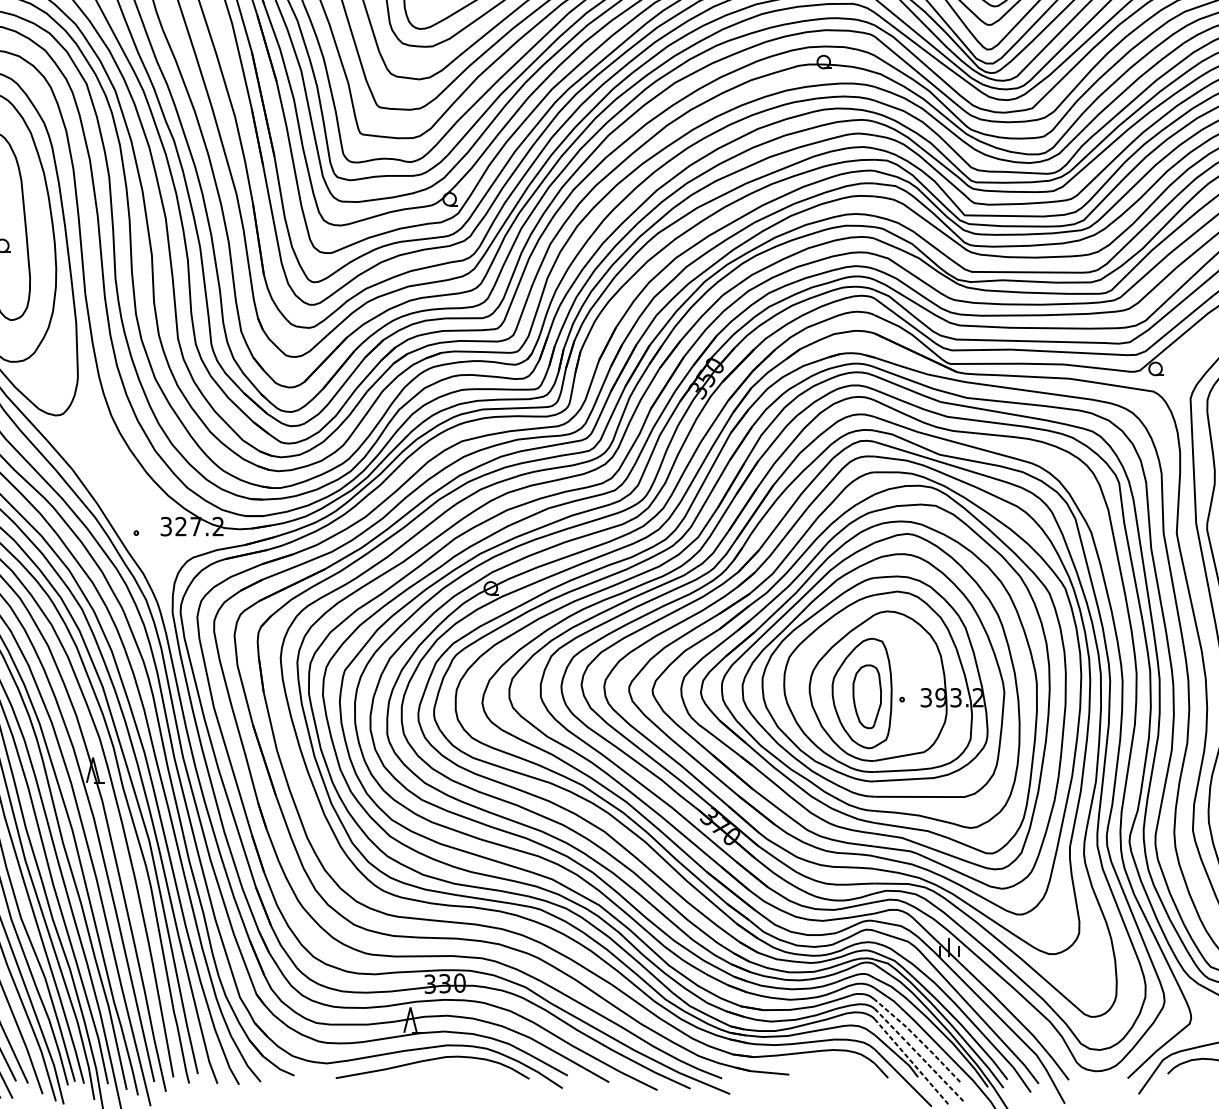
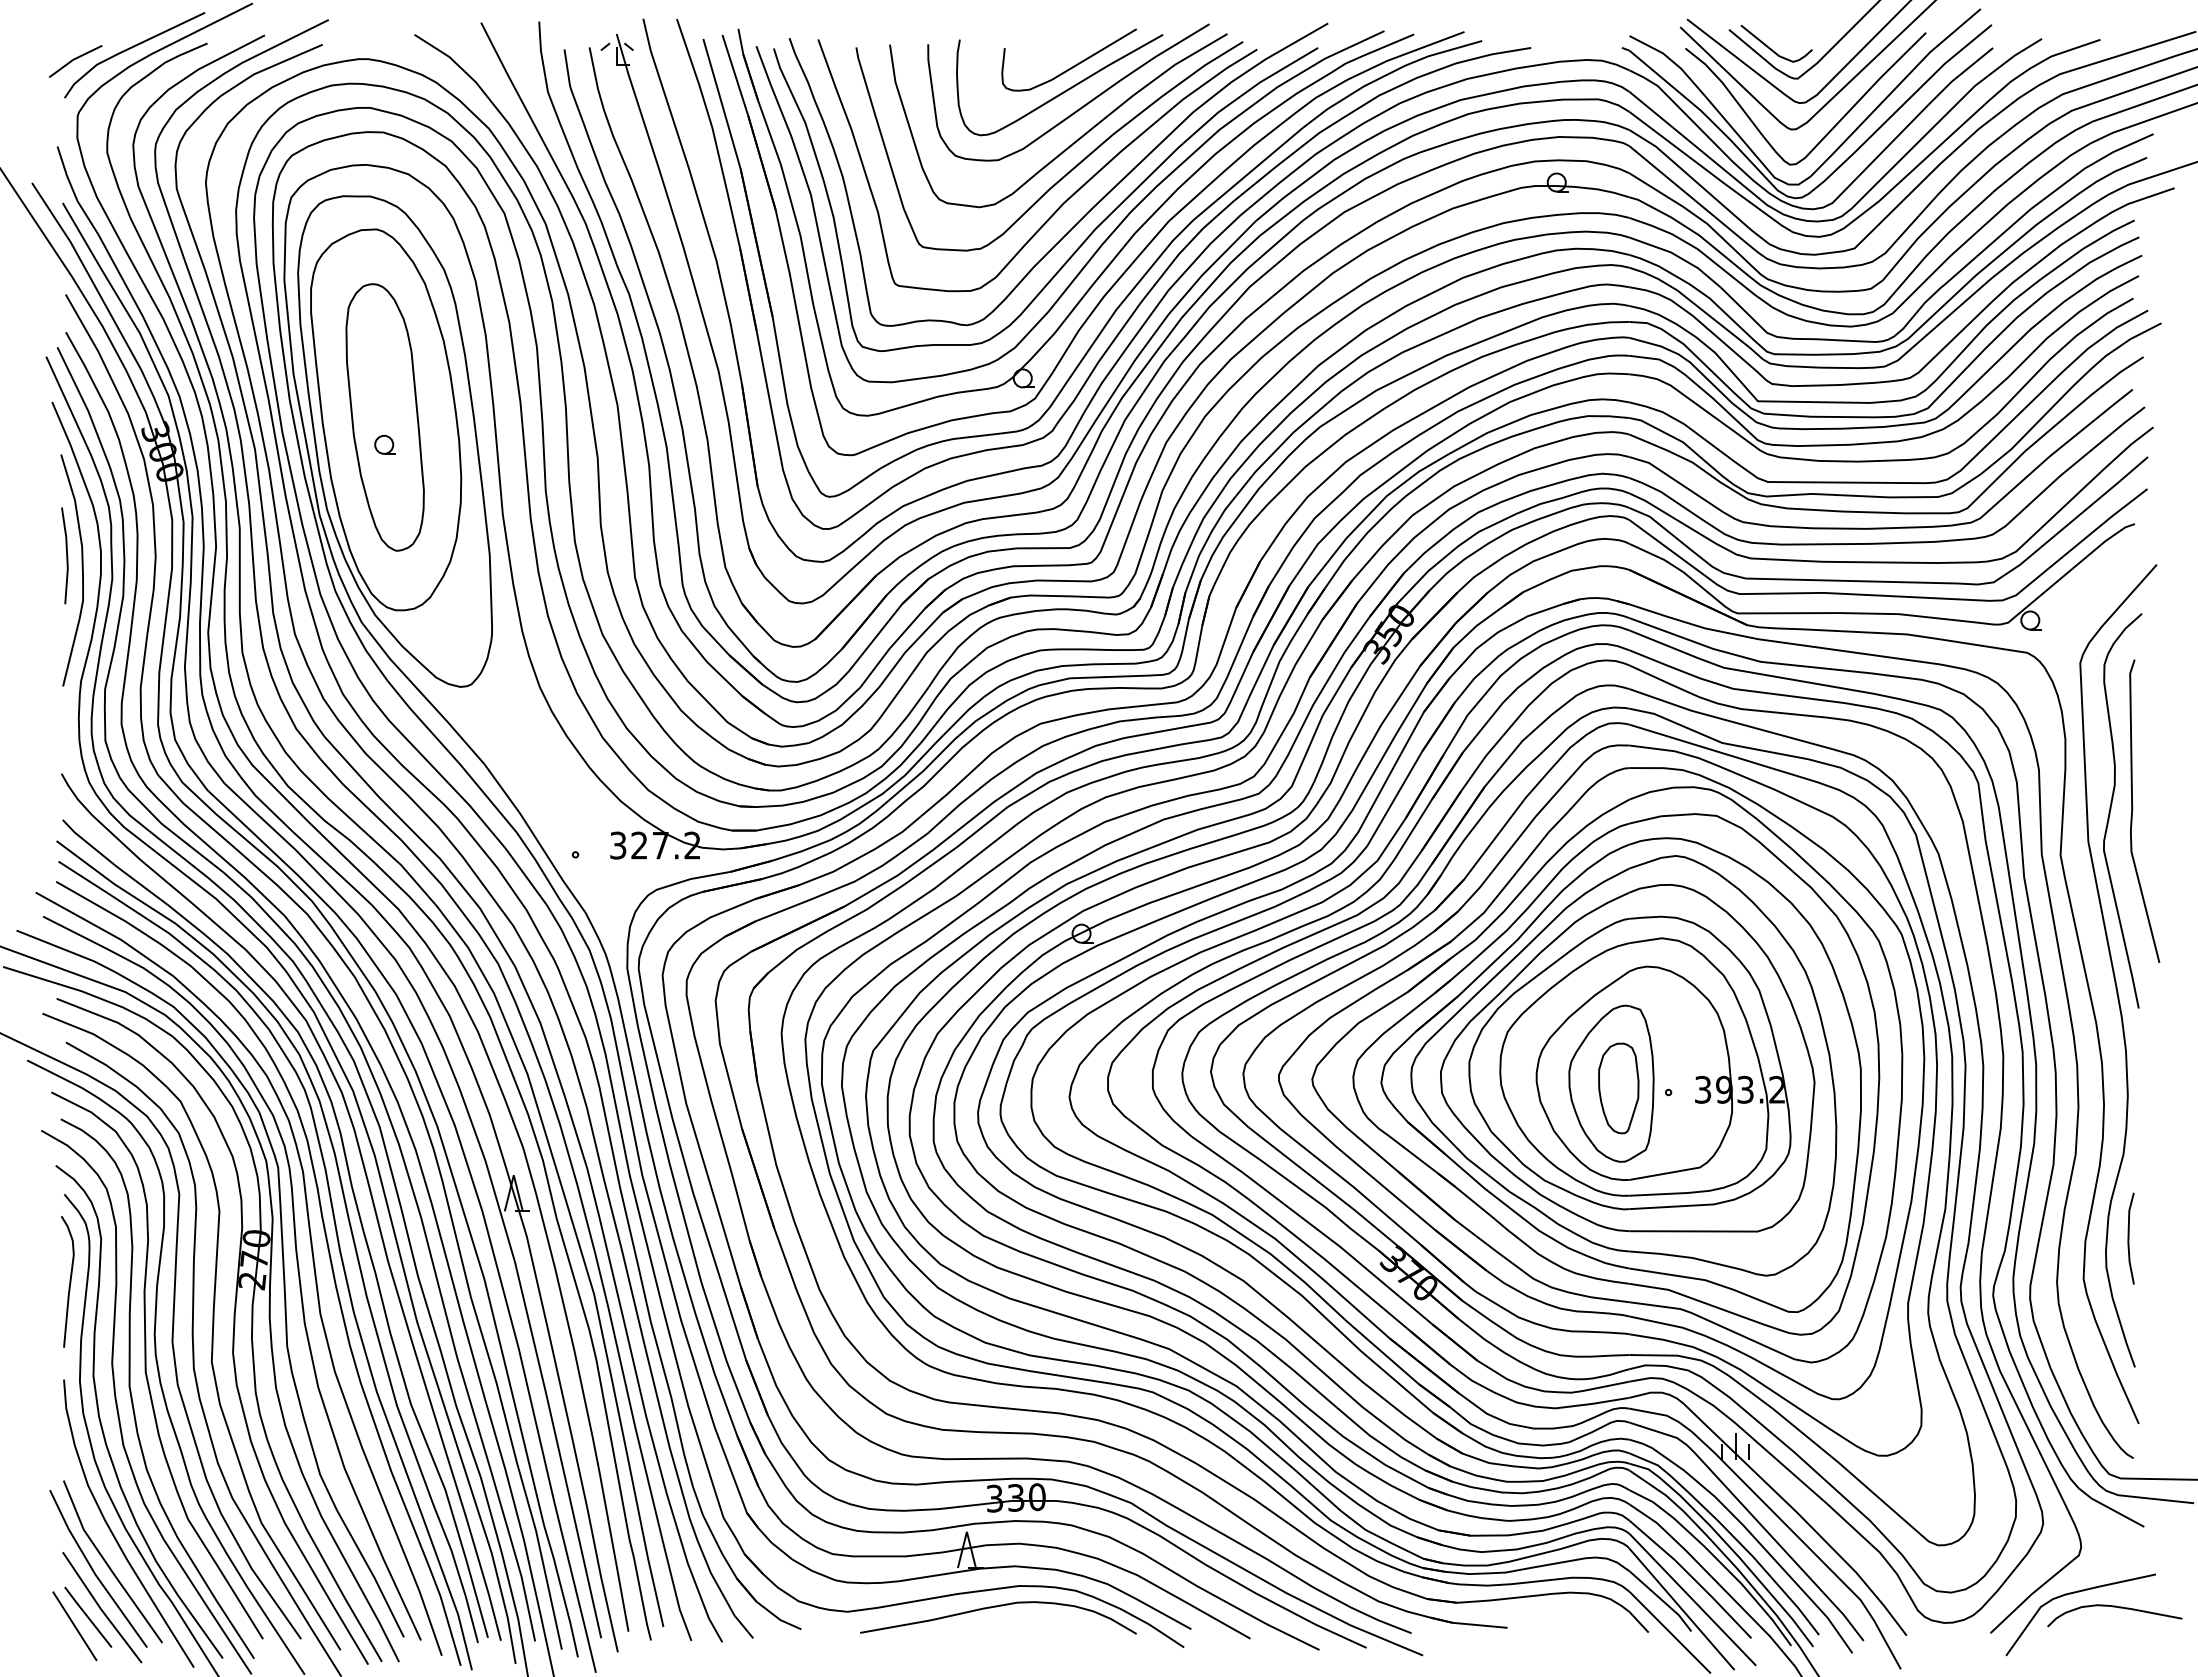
line: (918, 1039) -> (1692, 1577), dashed -> solid
line: (918, 1054) -> (1692, 1599), dashed -> solid
line: (911, 1061) -> (1681, 1609), dashed -> solid

